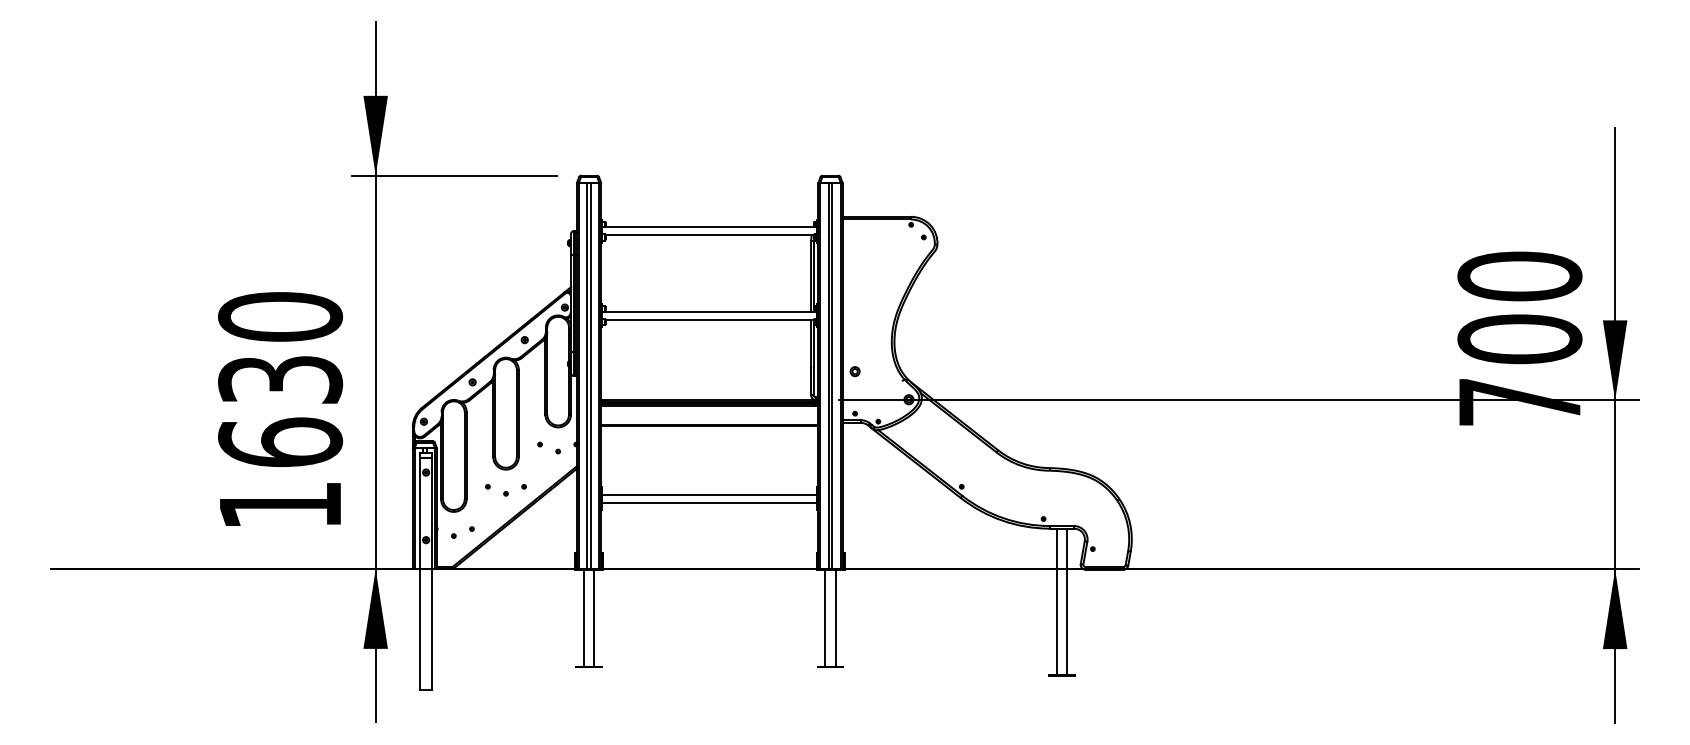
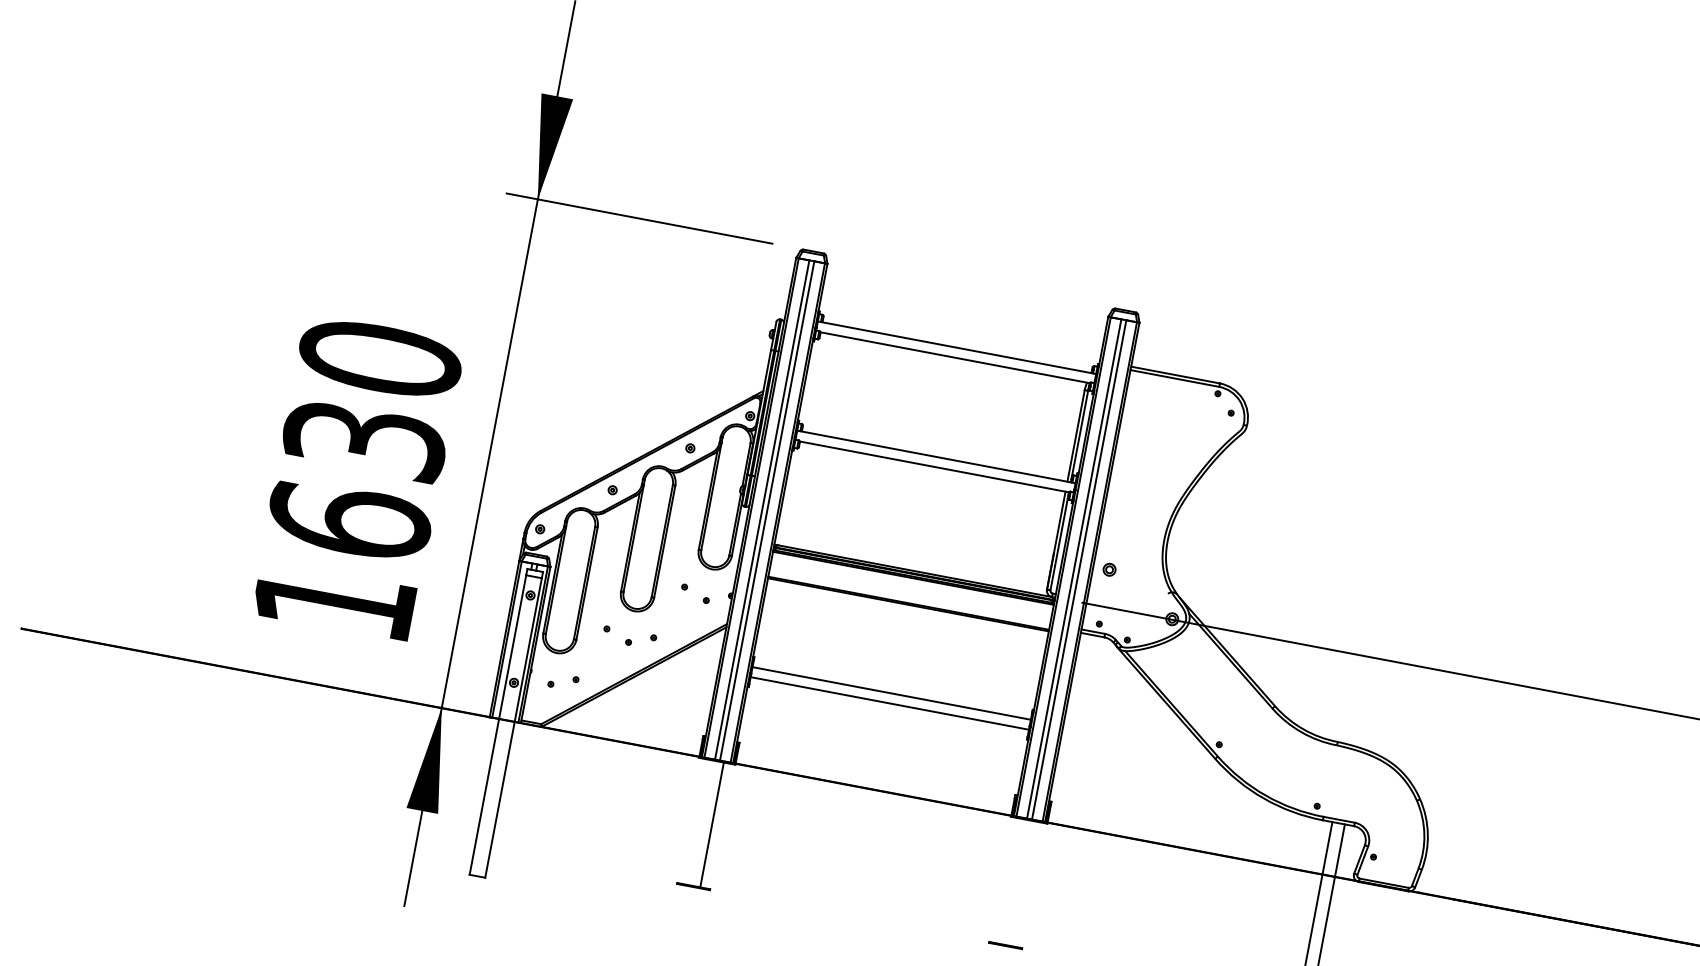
line: (584, 618) -> (699, 822), removed
line: (825, 618) -> (1011, 881), removed
line: (835, 618) -> (1023, 884), removed

